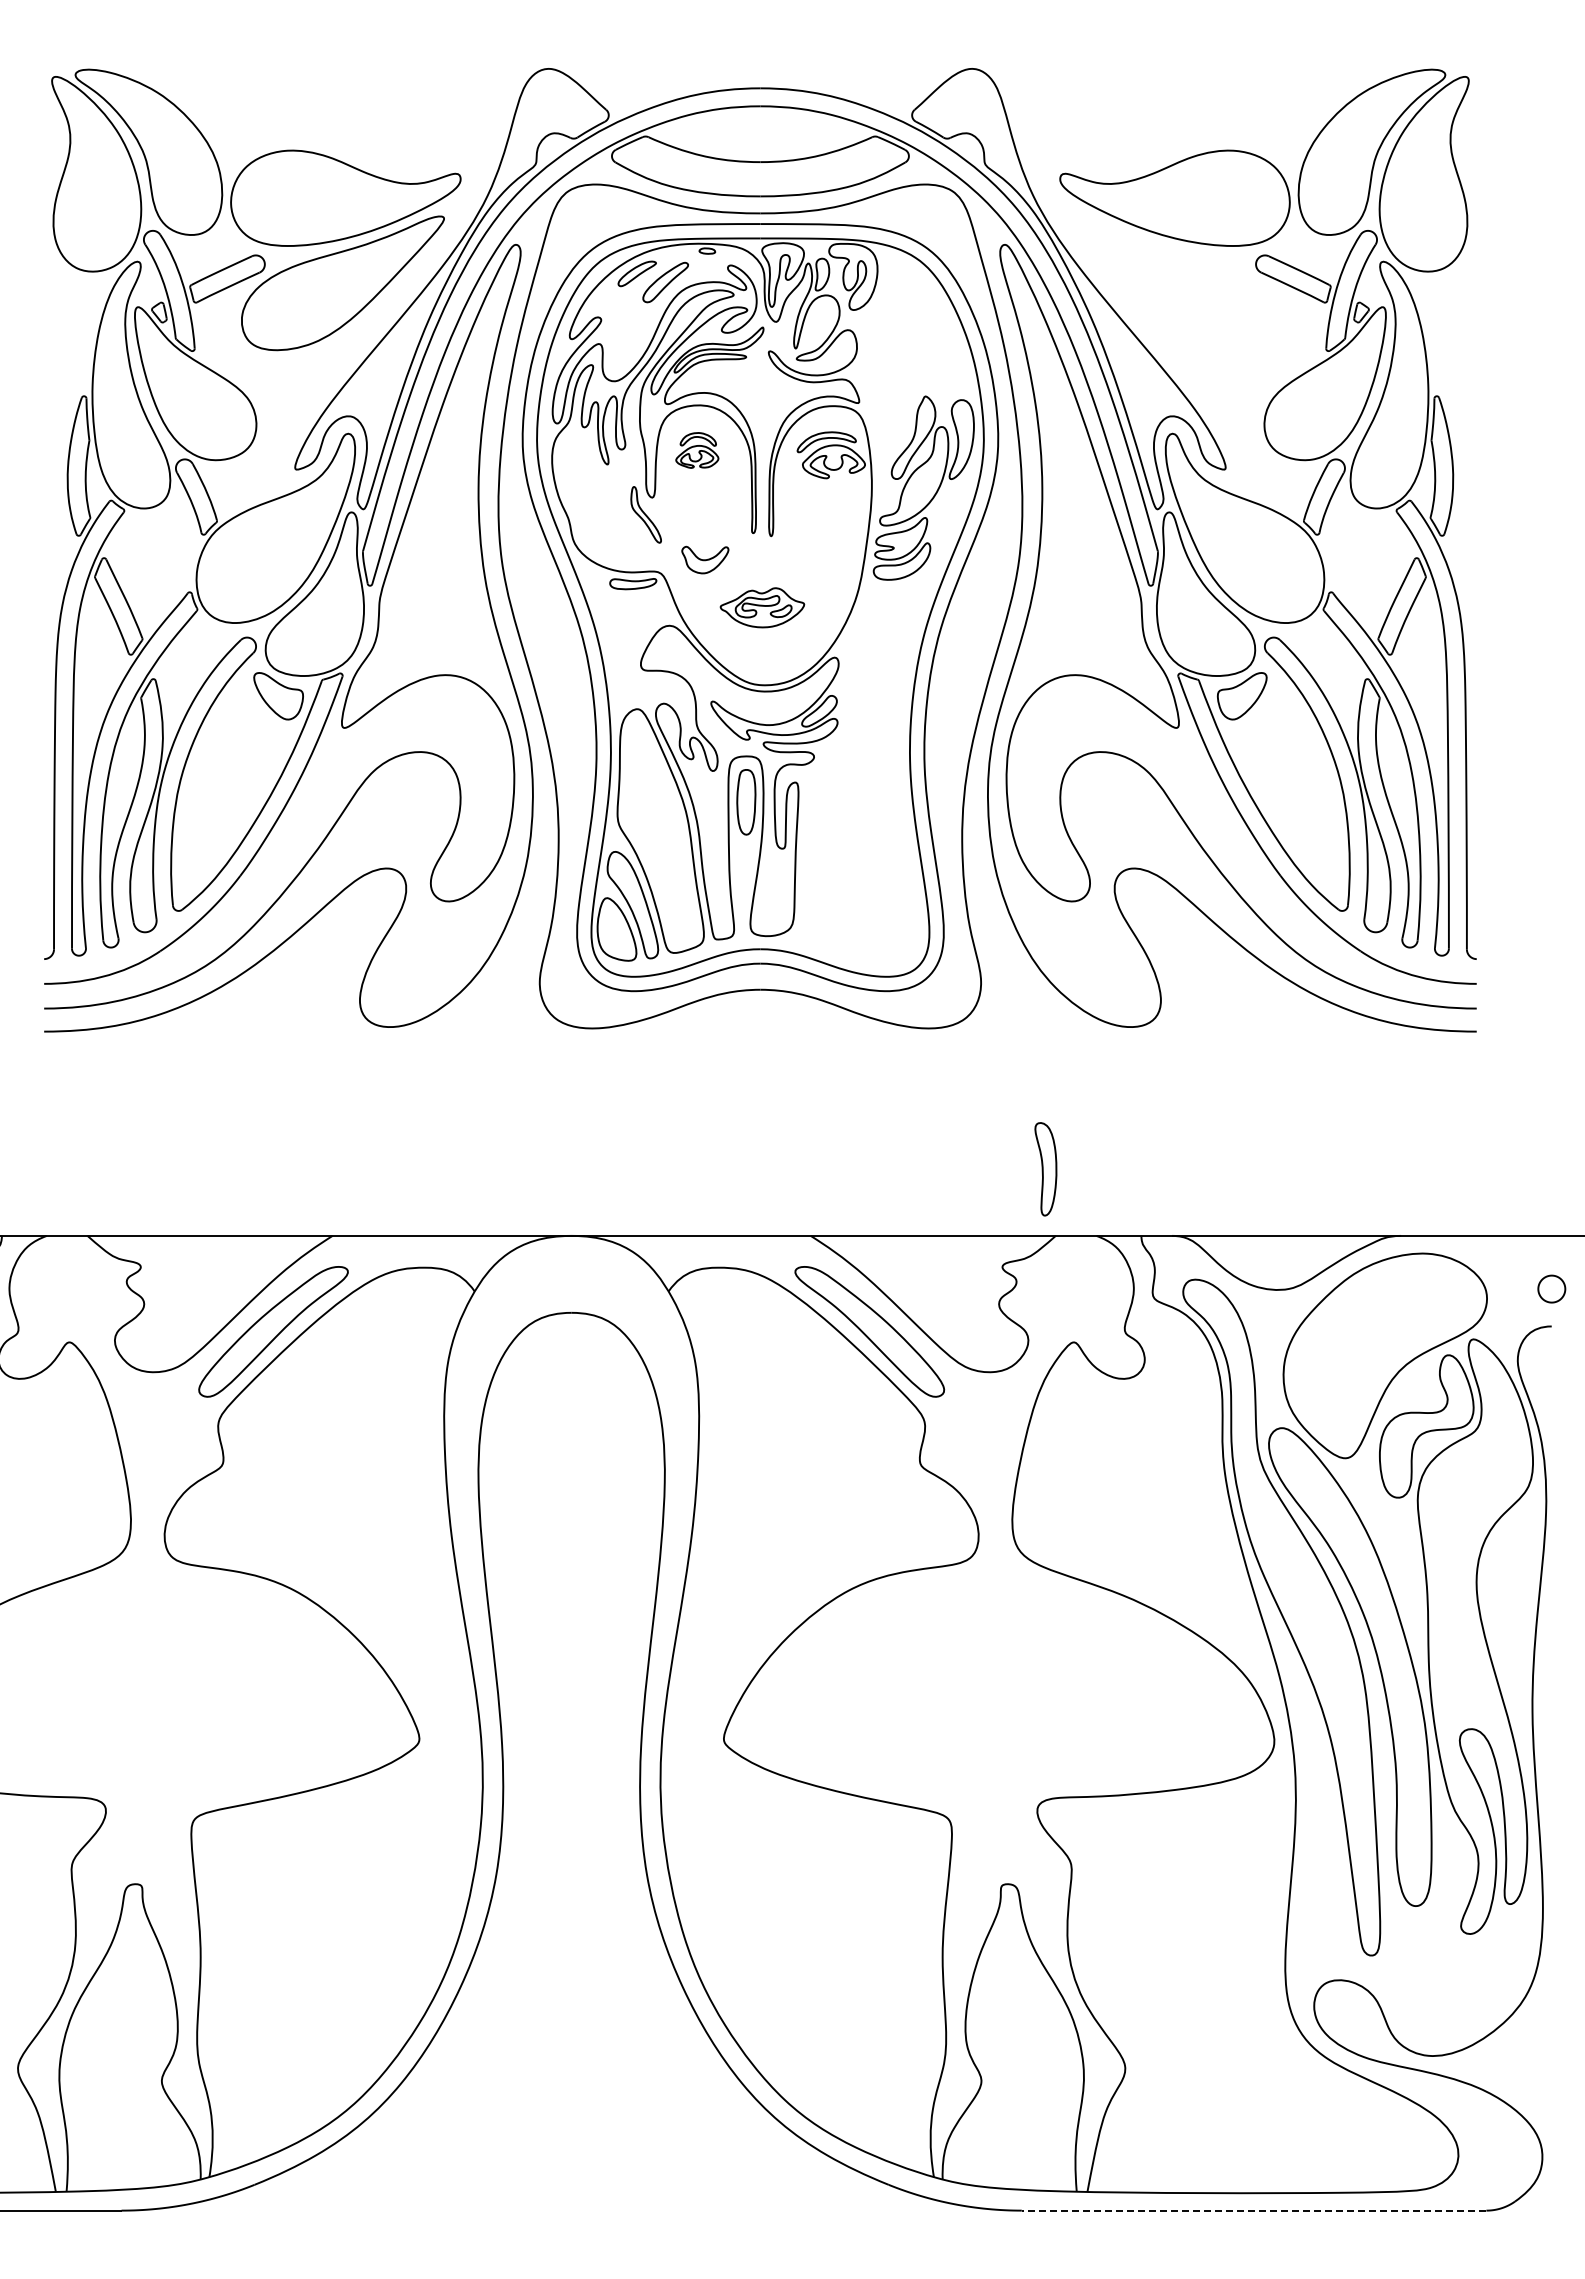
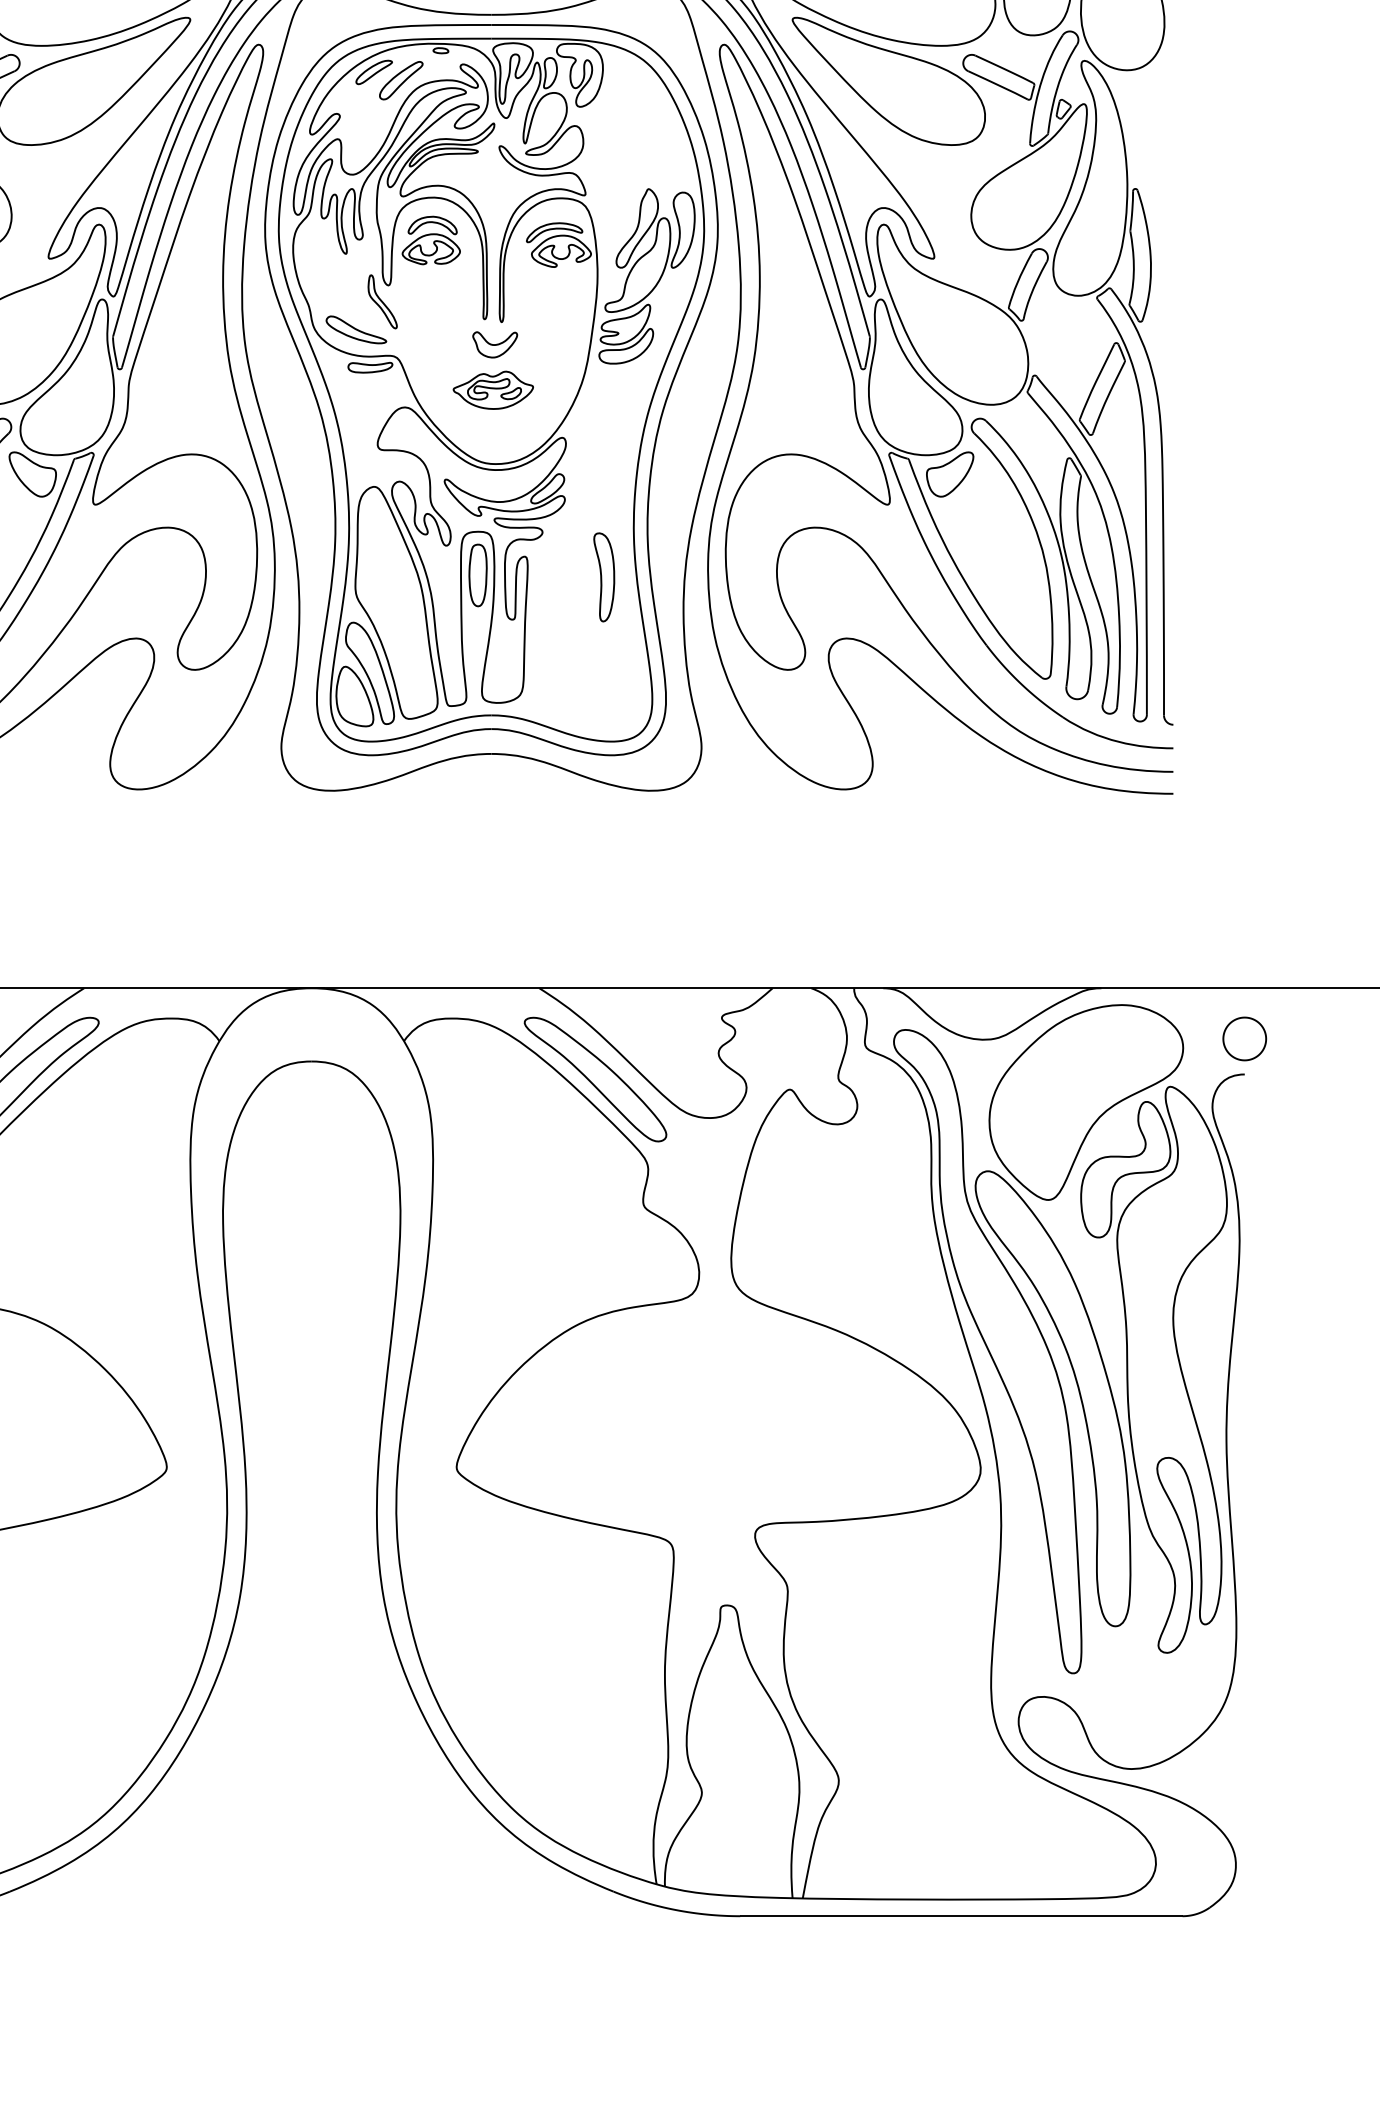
part: (1177, 283) -> (888, 81), added
part: (697, 450) -> (431, 240), size x1.43
part: (618, 544) -> (356, 330), added
part: (705, 559) -> (495, 344), moved
part: (1045, 1169) -> (603, 577), moved
part: (1551, 1288) -> (1244, 1038), size x1.67
line: (1253, 2210) -> (960, 1916), dashed -> solid

